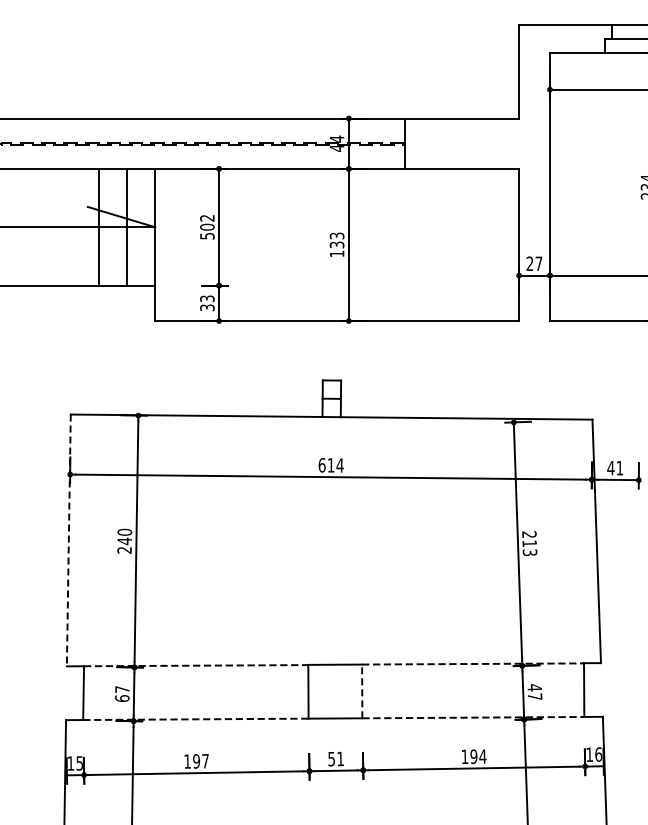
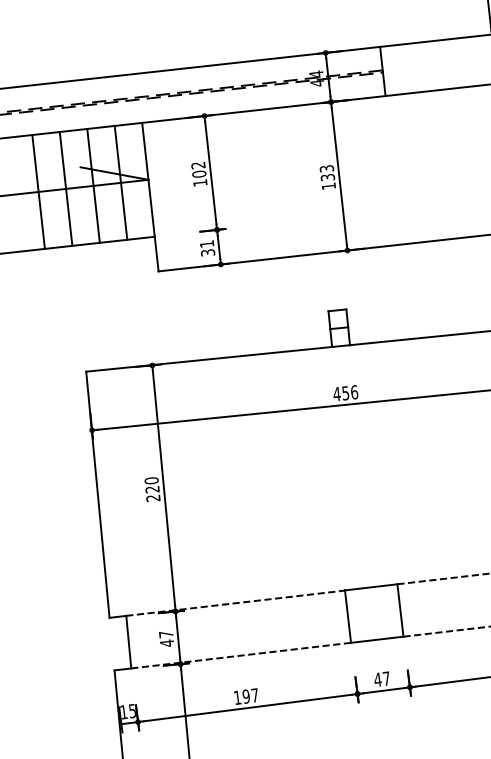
line: (42, 226) -> (38, 191), added
line: (70, 226) -> (65, 188), added
text: (207, 236) -> (200, 183), 502 -> 102
text: (207, 298) -> (207, 243), 33 -> 31
text: (330, 465) -> (345, 393), 614 -> 456
line: (68, 540) -> (97, 494), dashed -> solid
text: (124, 541) -> (152, 489), 240 -> 220
line: (362, 691) -> (400, 610), dashed -> solid
text: (122, 698) -> (167, 643), 67 -> 47
text: (335, 758) -> (381, 678), 51 -> 47

